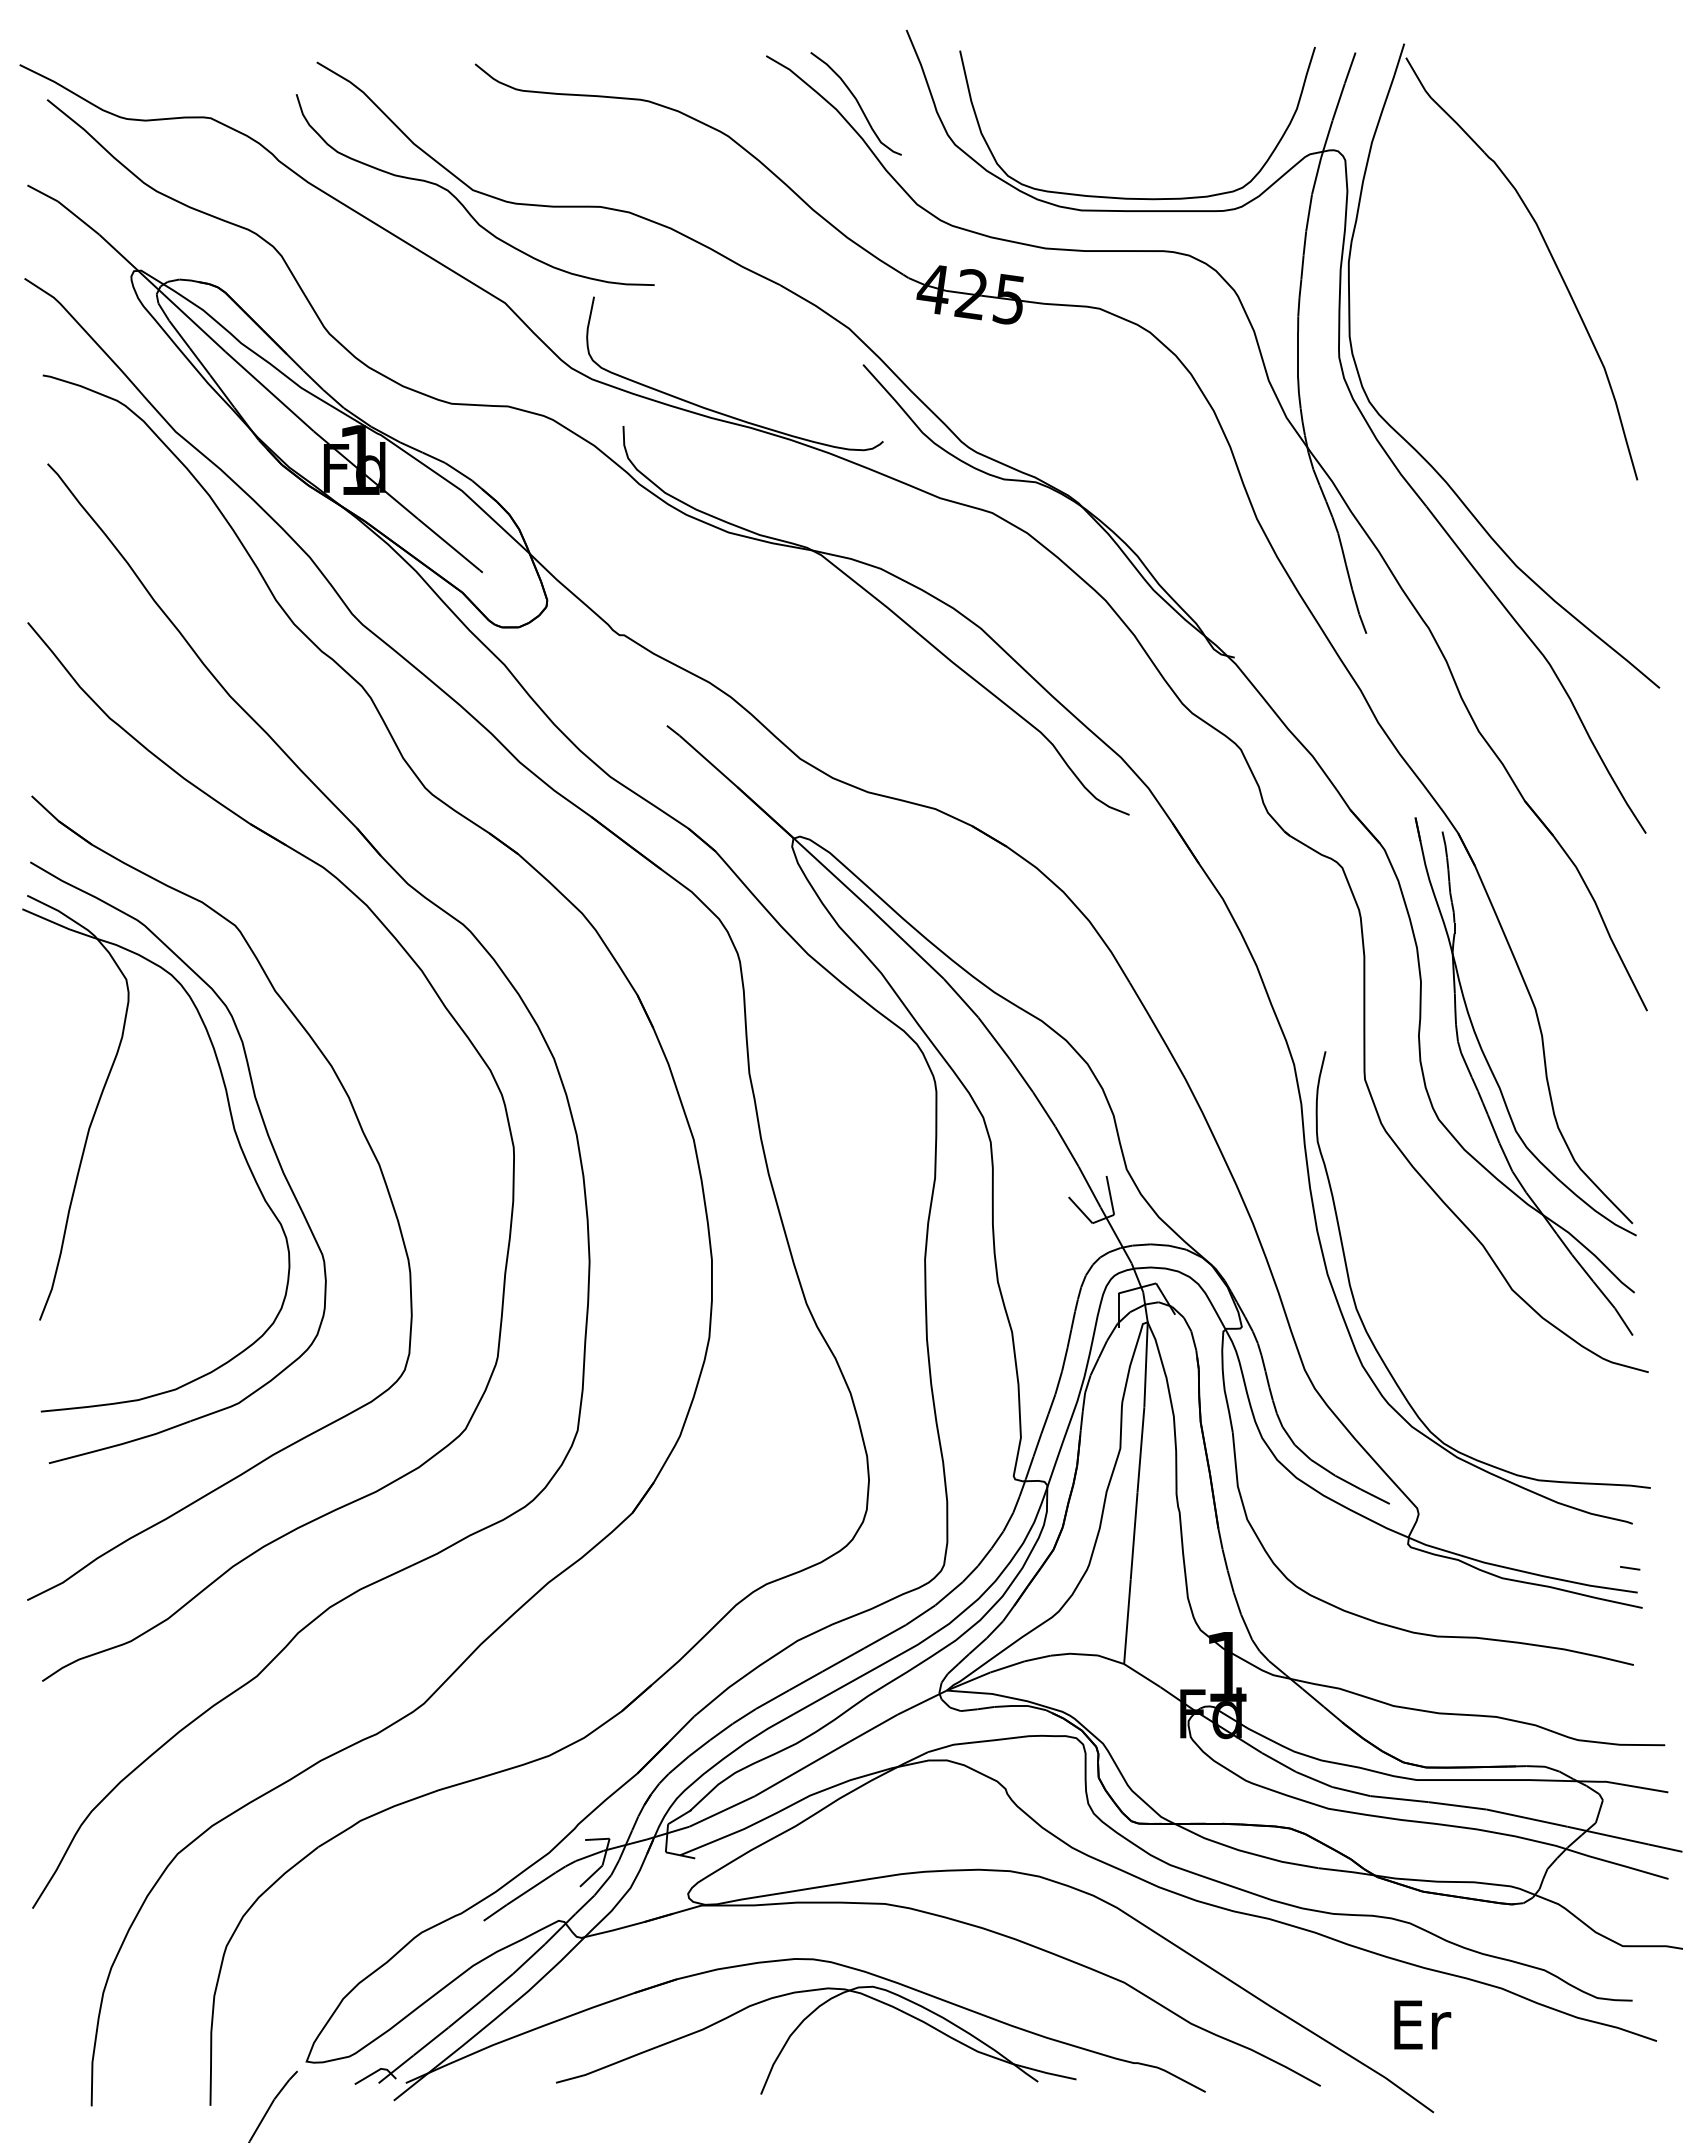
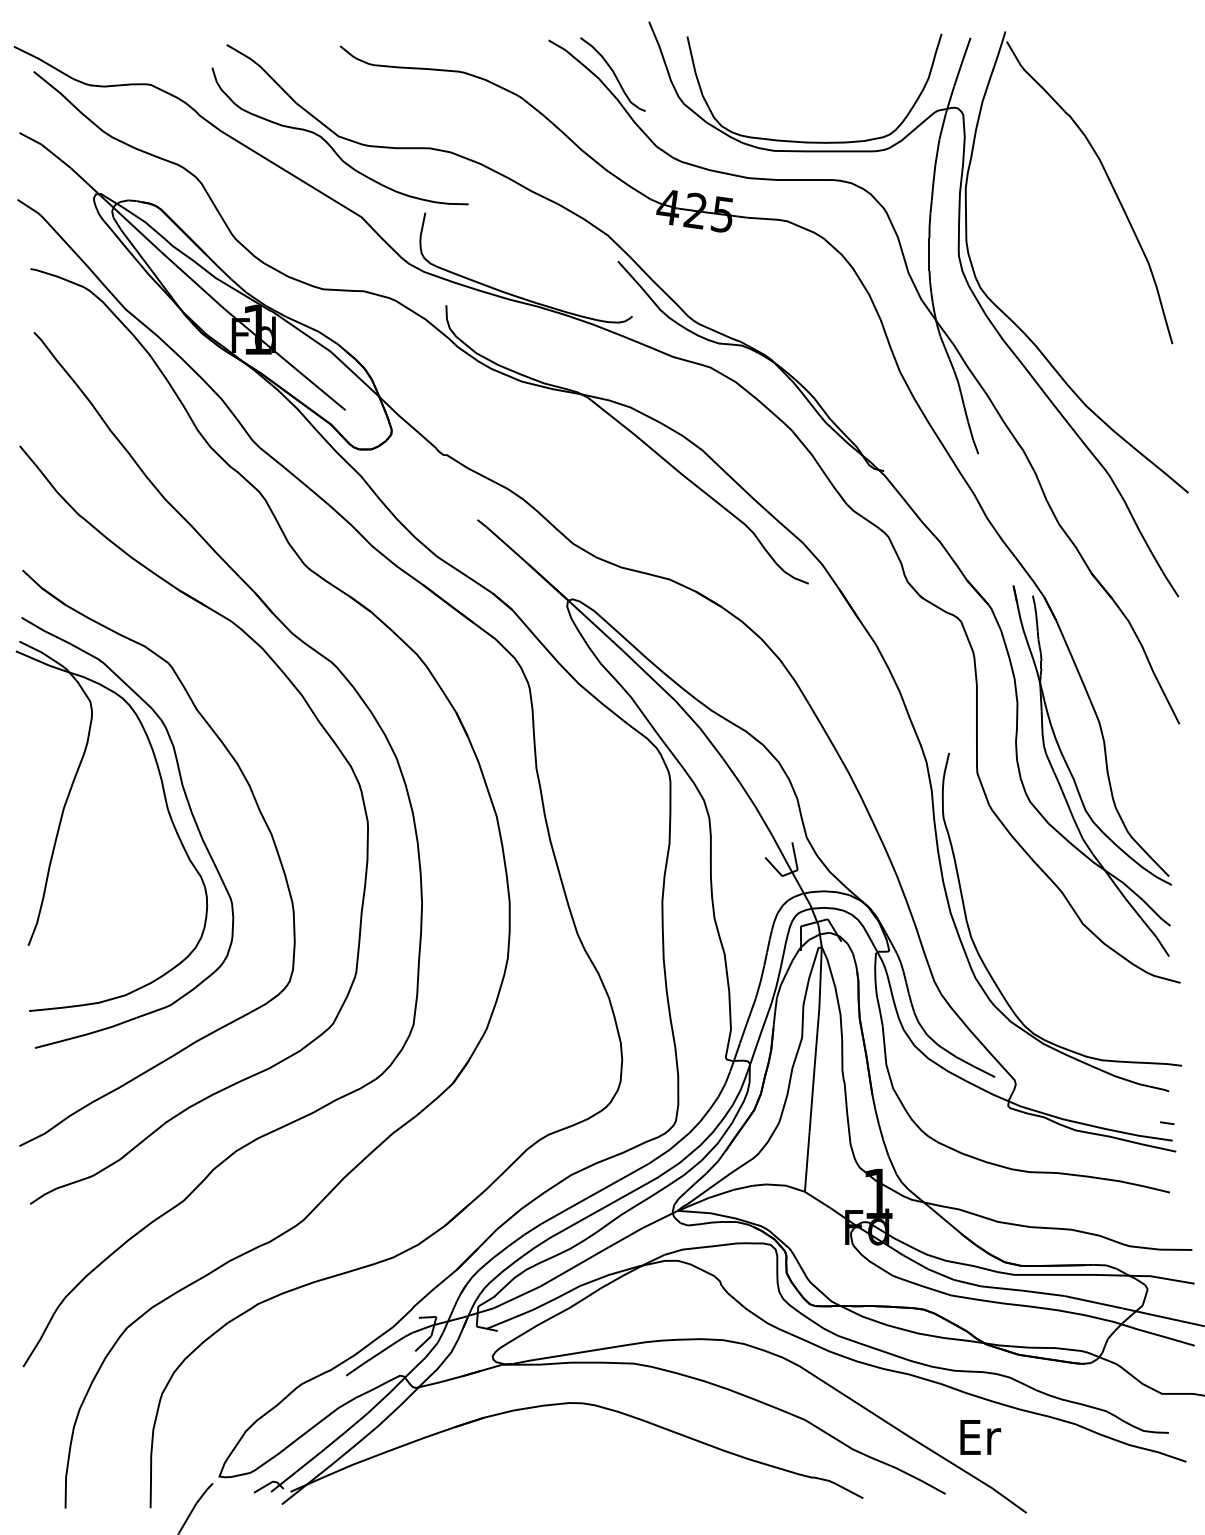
part: (801, 2024) -> (573, 1449), removed
text: (1422, 2024) -> (980, 1437), moved

